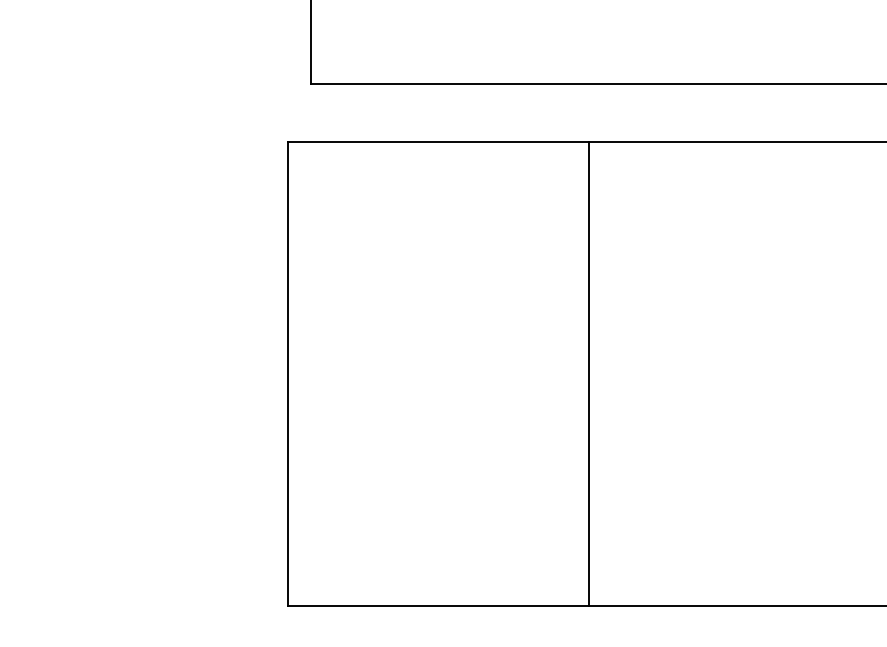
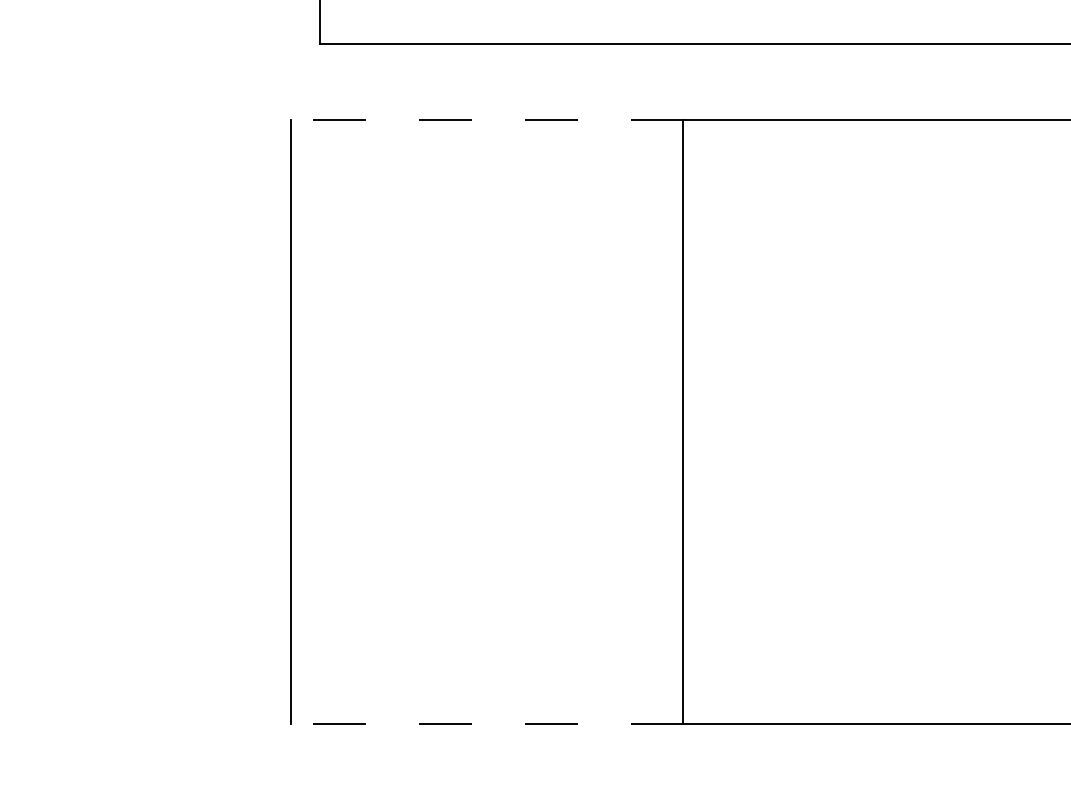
line: (438, 141) -> (487, 119), solid -> dashed
line: (438, 605) -> (487, 723), solid -> dashed

